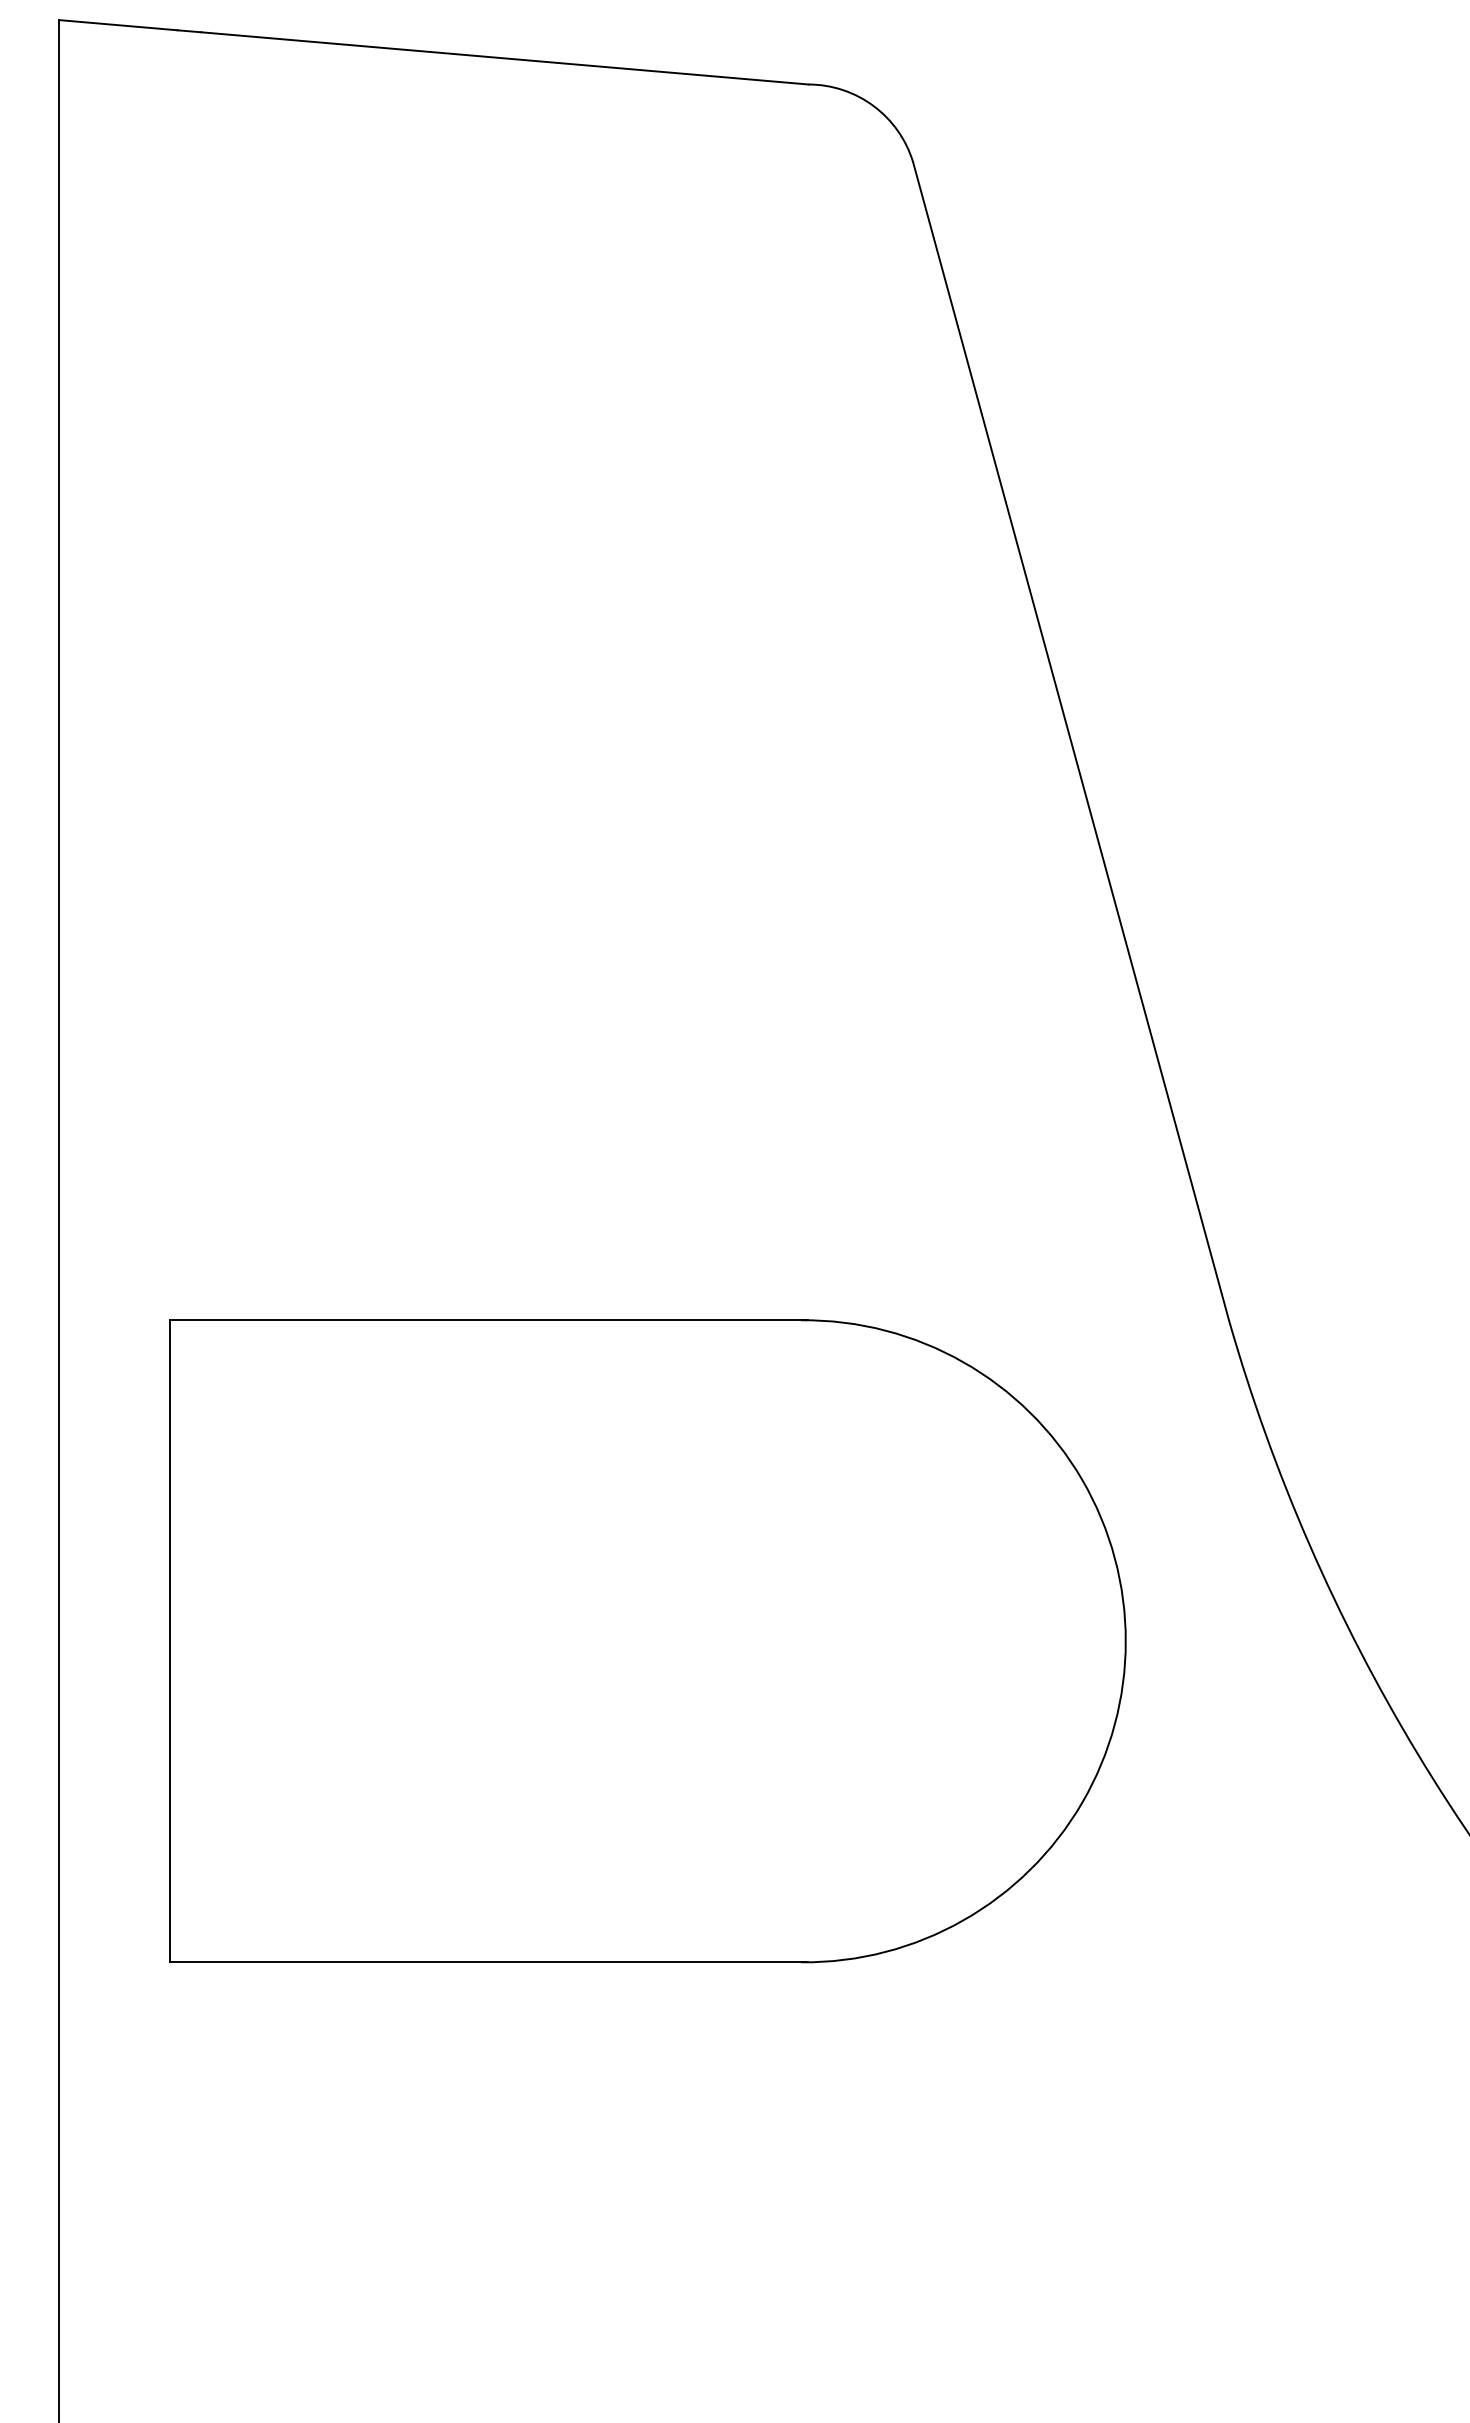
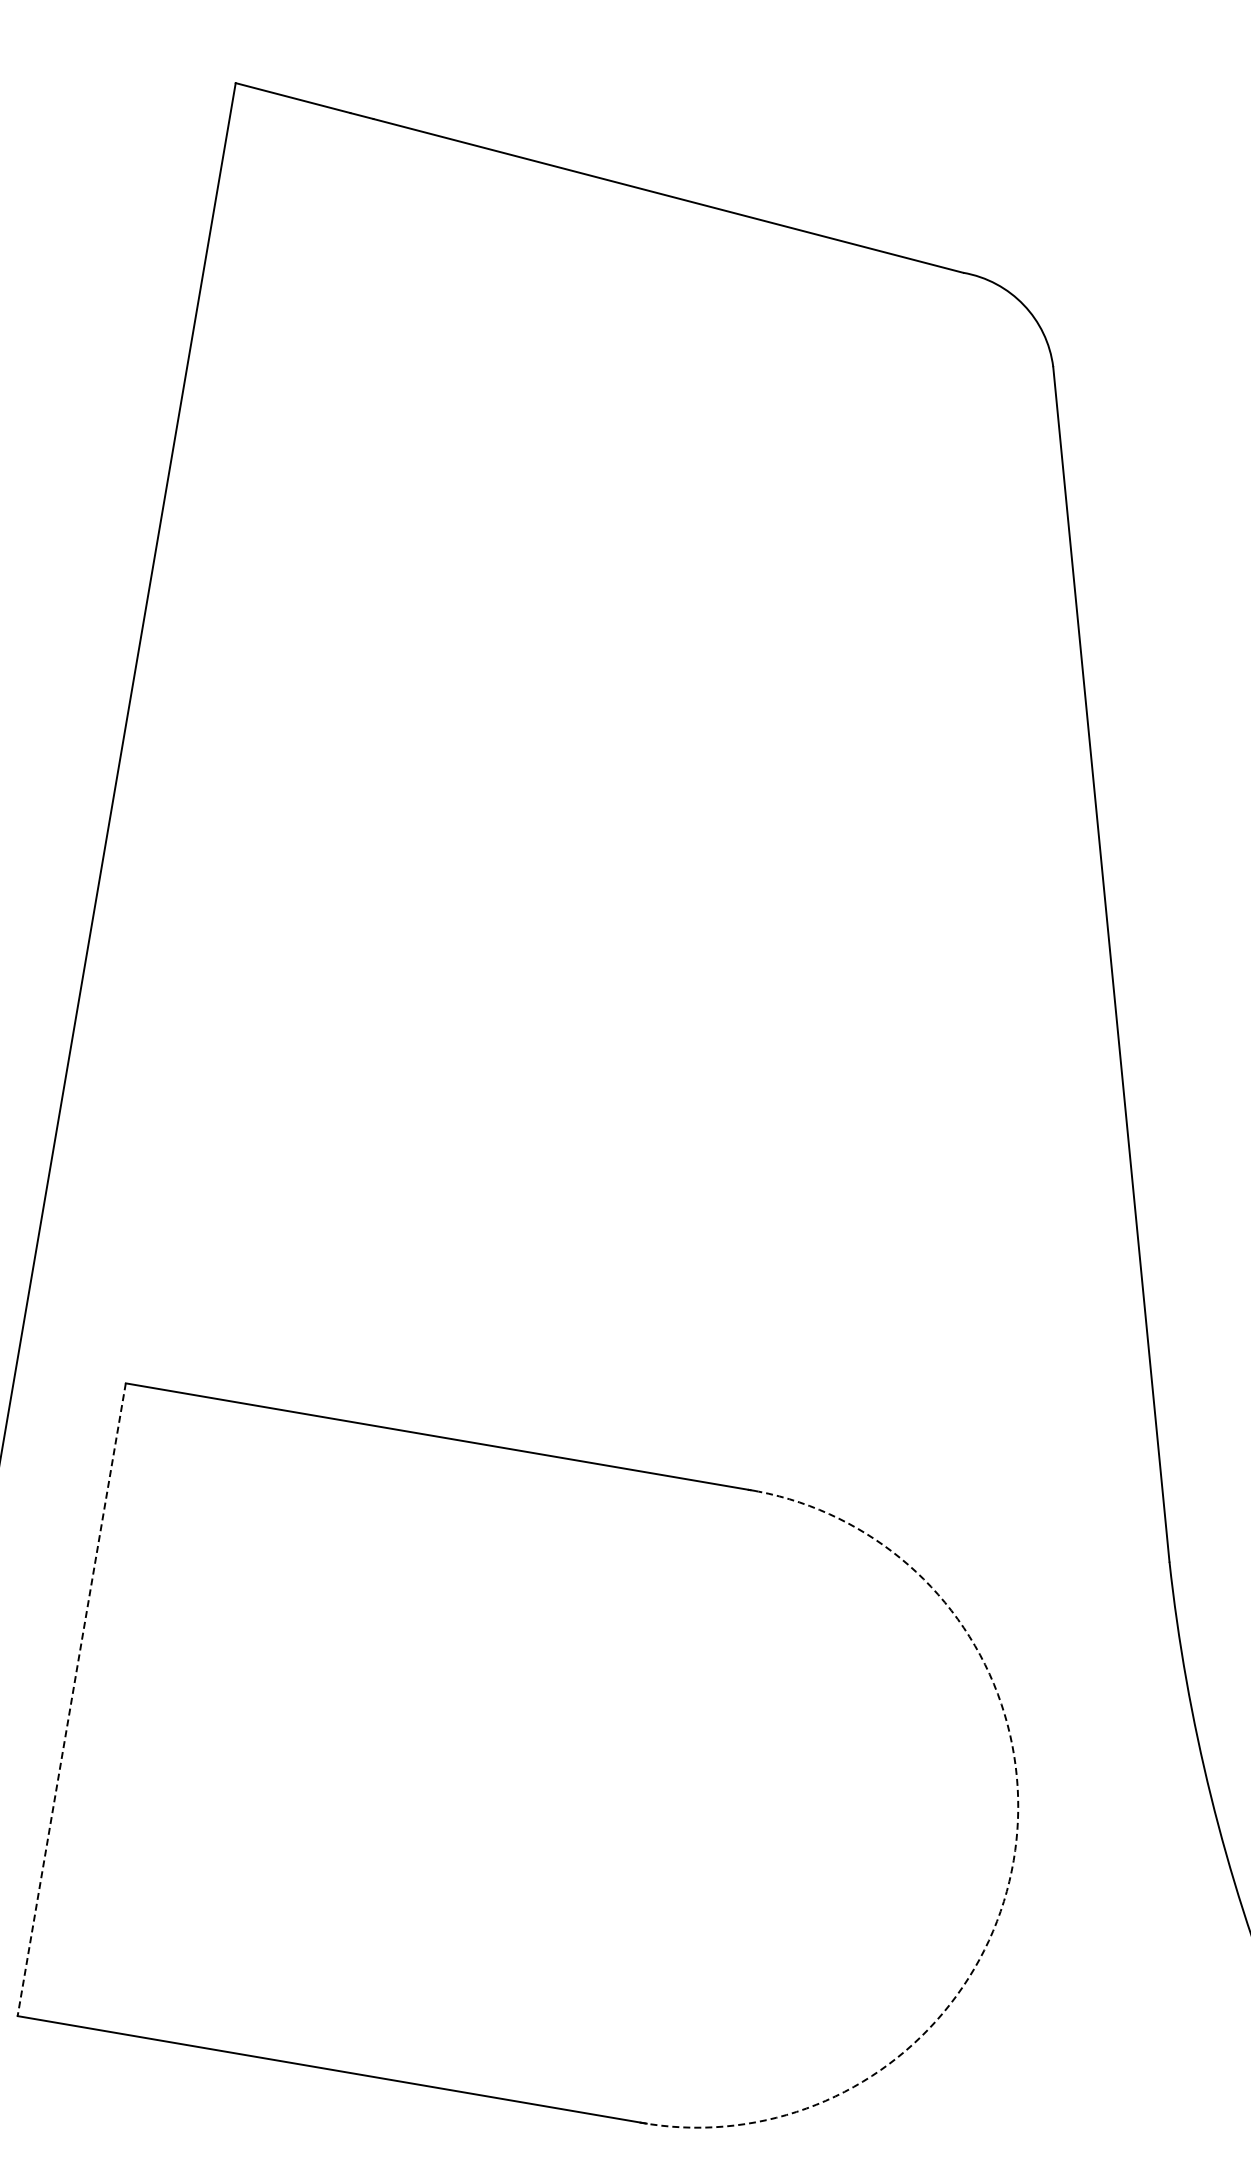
line: (170, 1641) -> (72, 1700), solid -> dashed
arc: (1125, 1641) -> (1013, 1860), solid -> dashed

